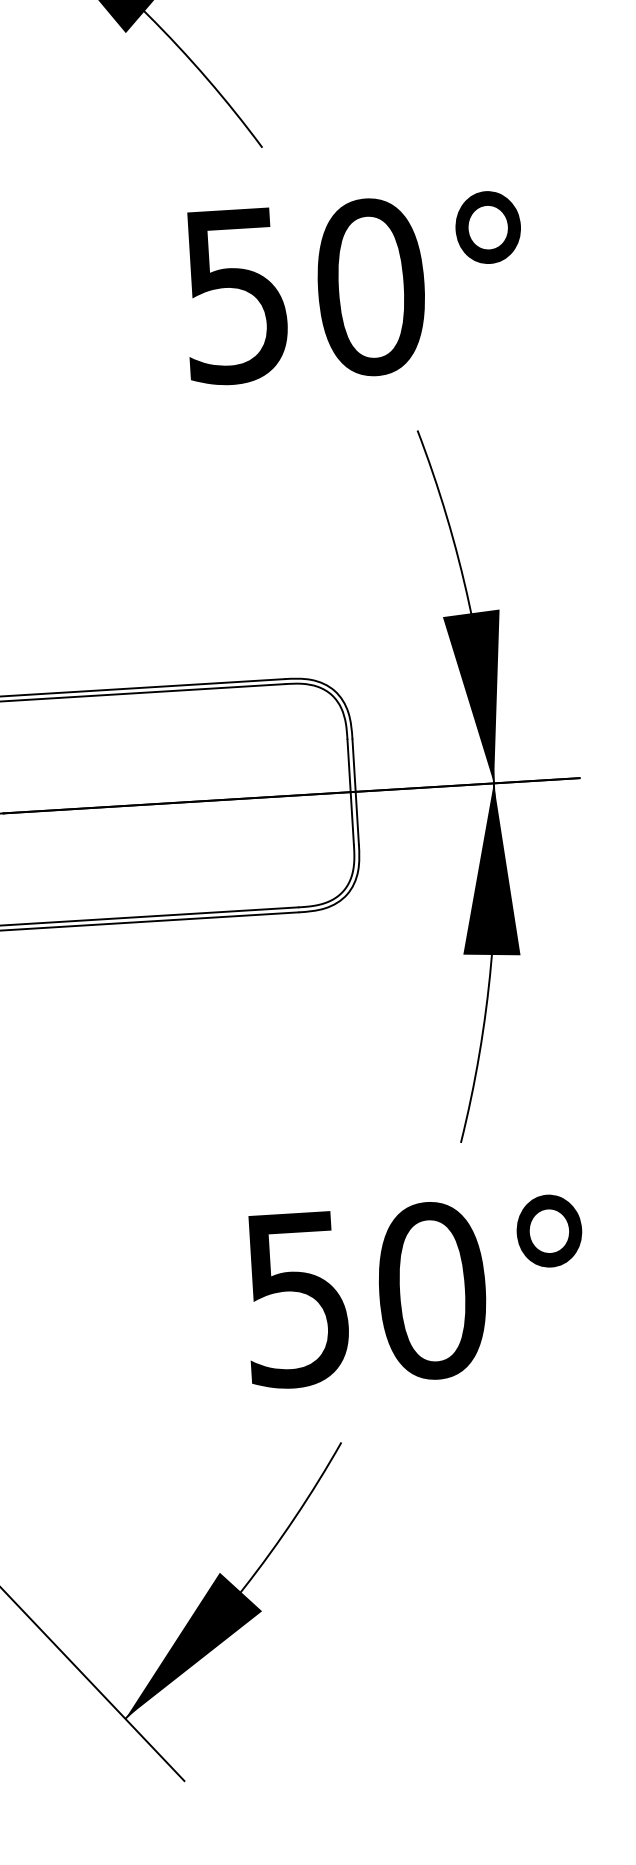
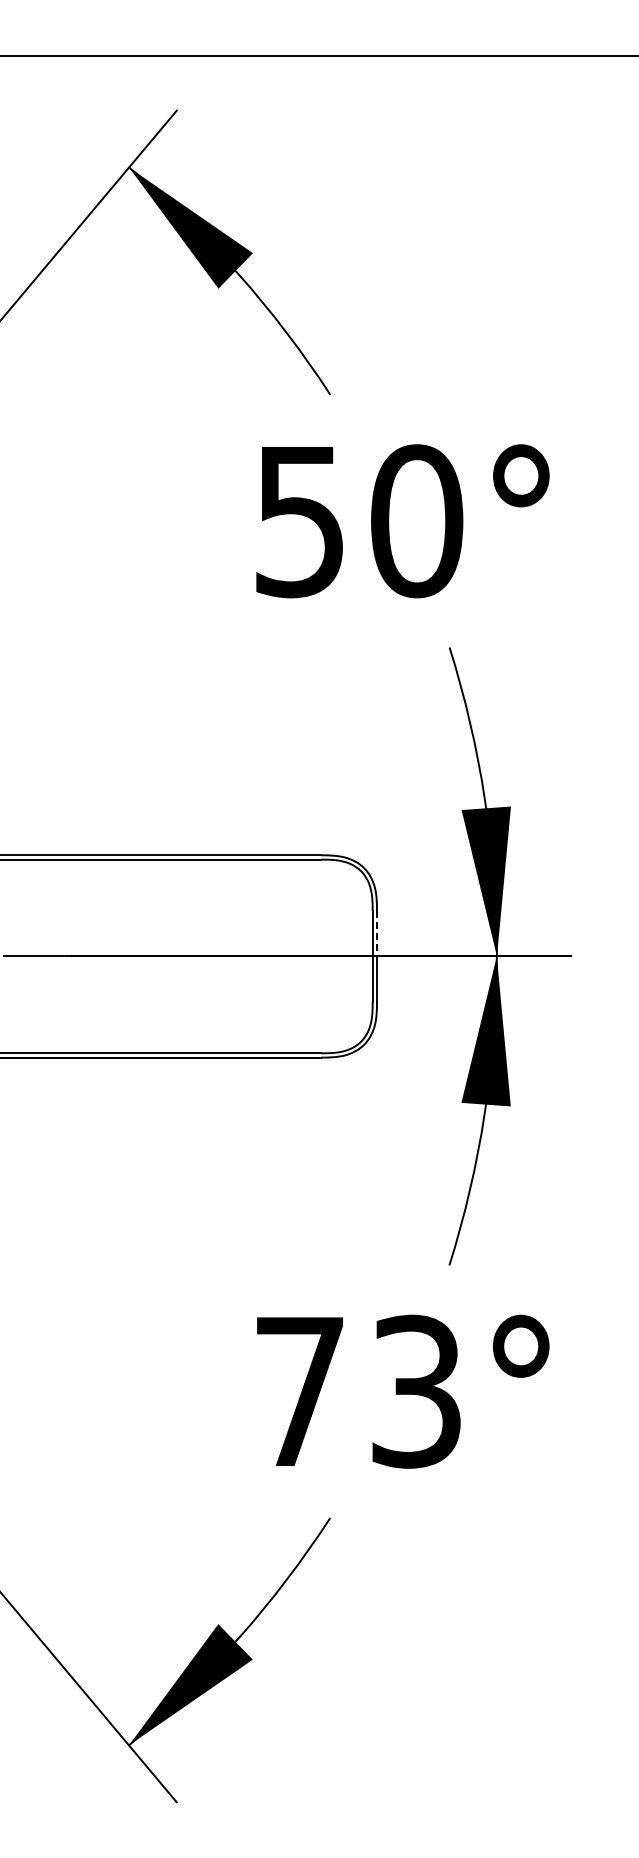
line: (354, 765) -> (377, 933), solid -> dashed
text: (366, 1294) -> (359, 1391), 50° -> 73°

